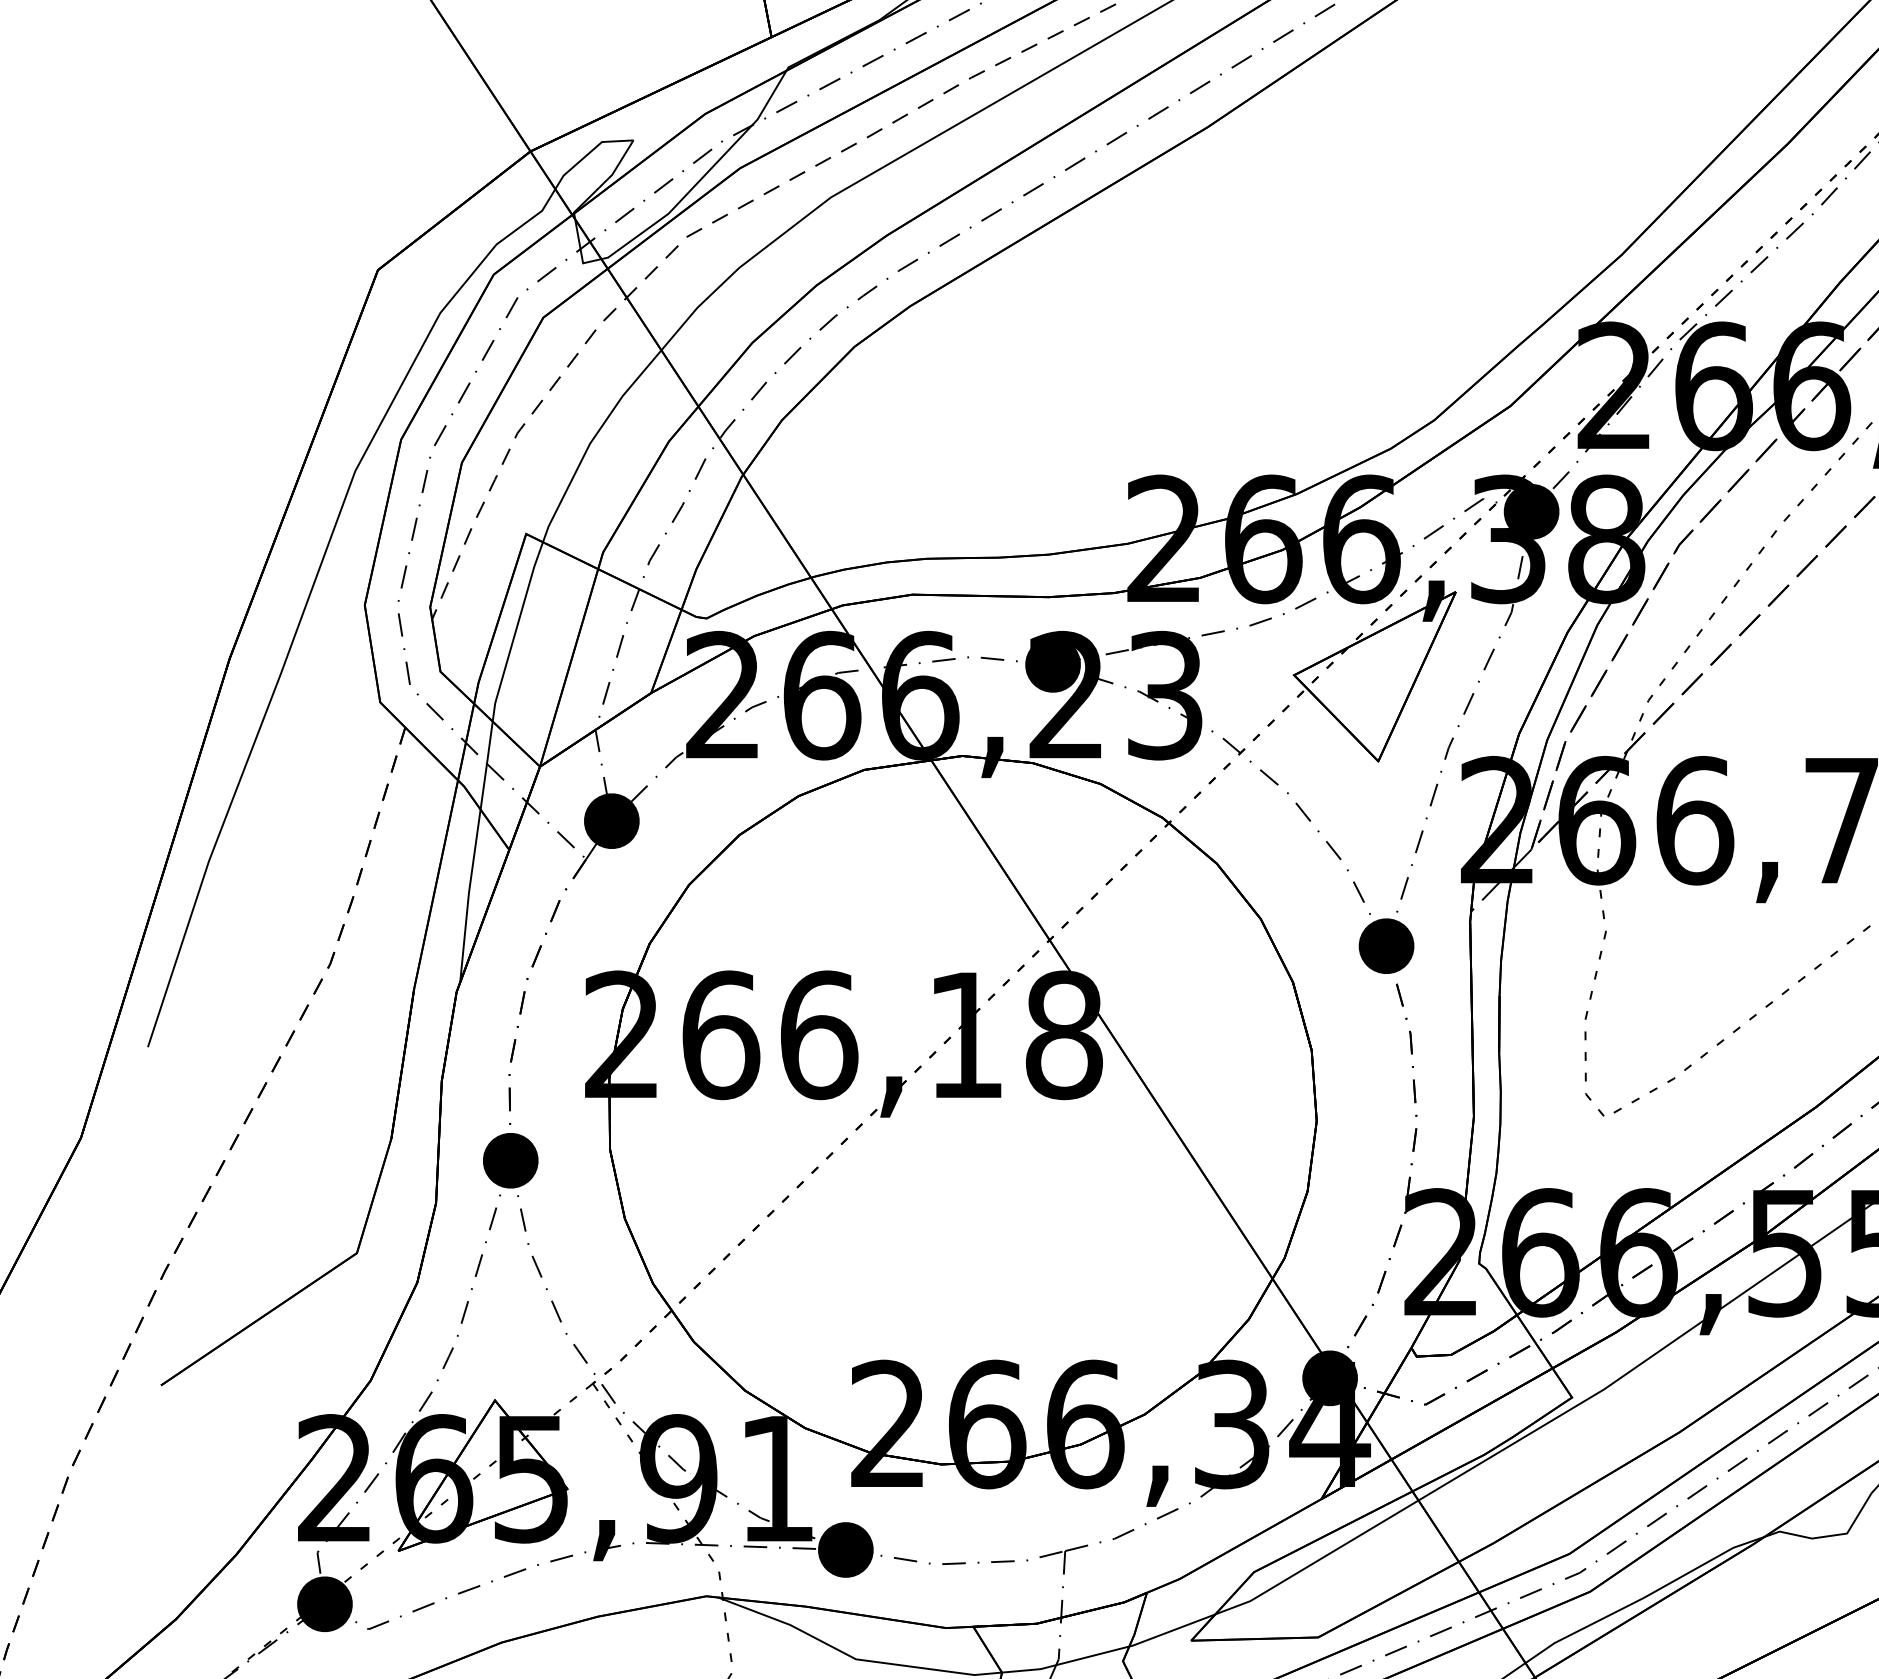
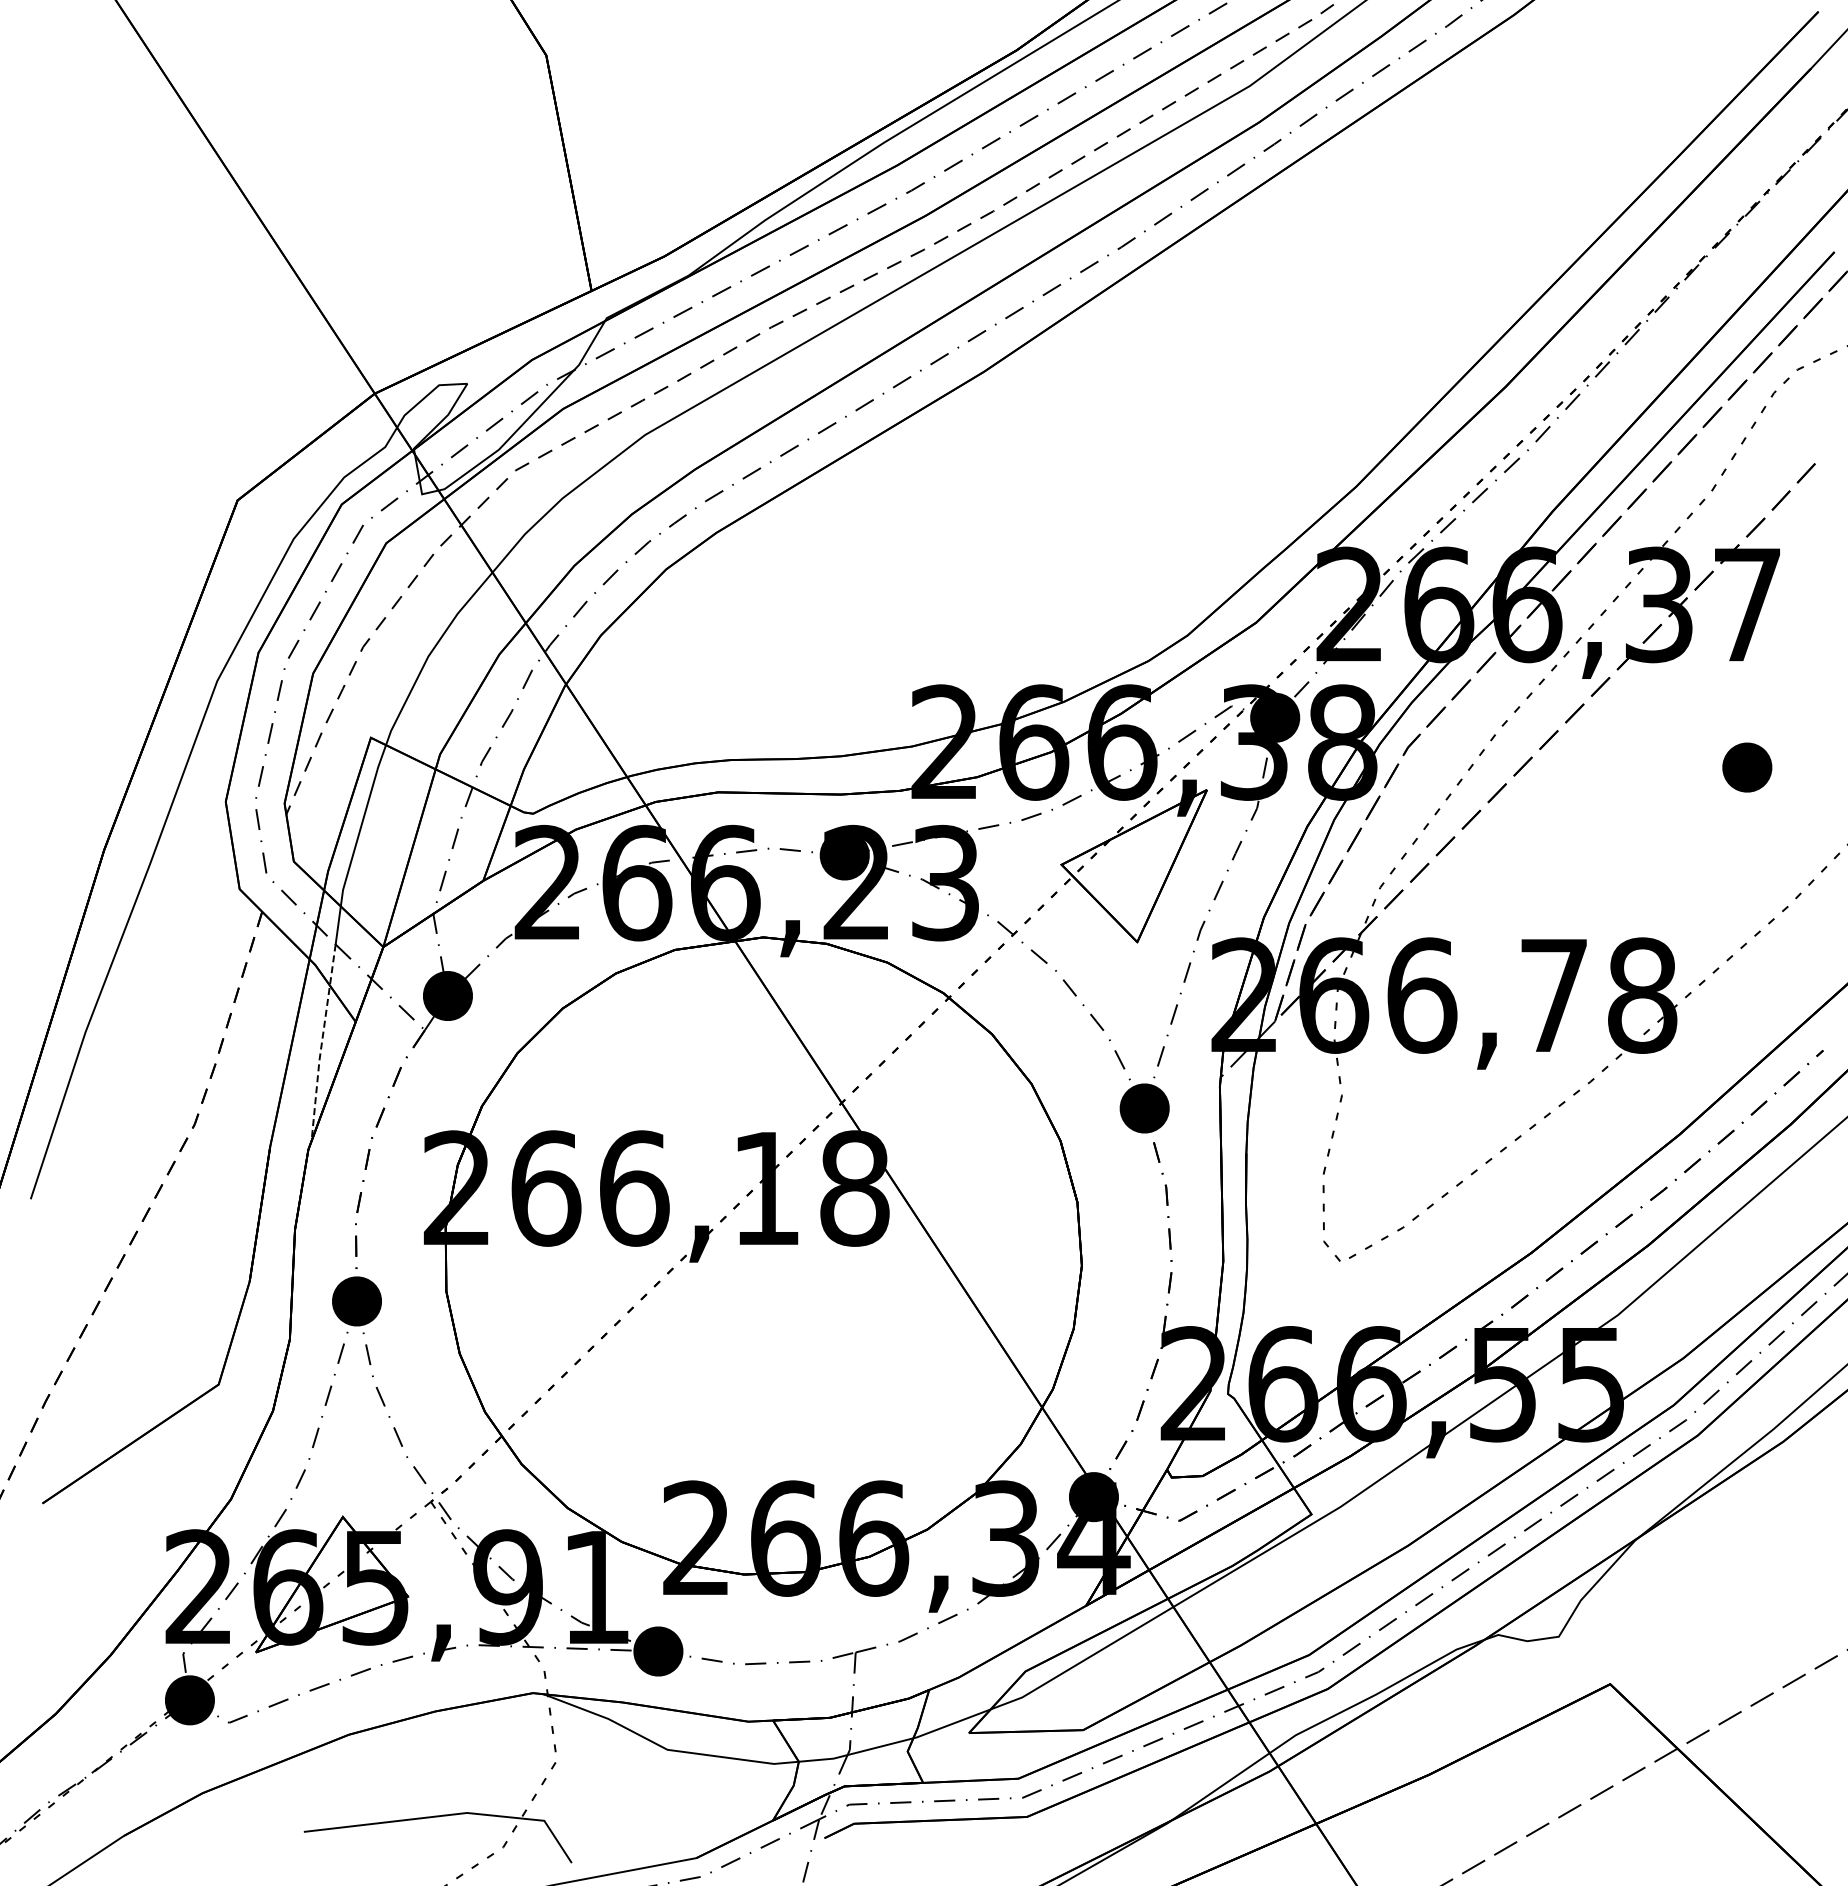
line: (471, 872) -> (321, 1042), solid -> dashed

